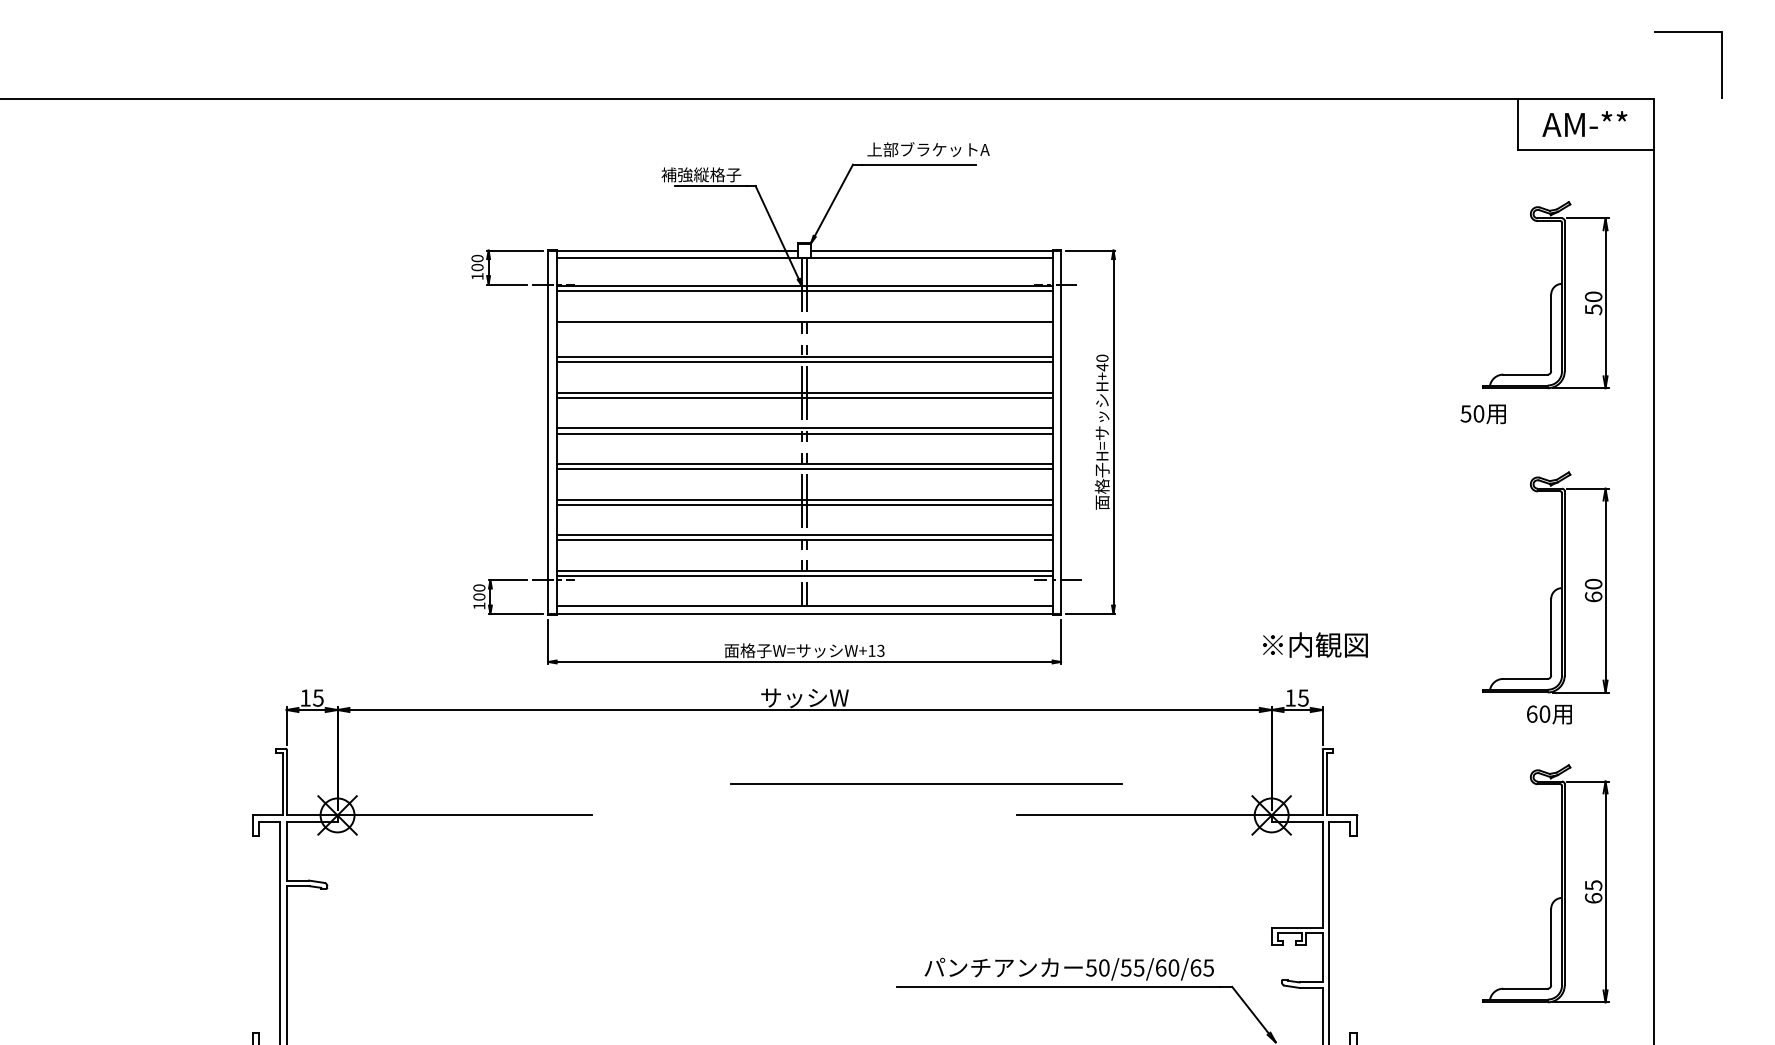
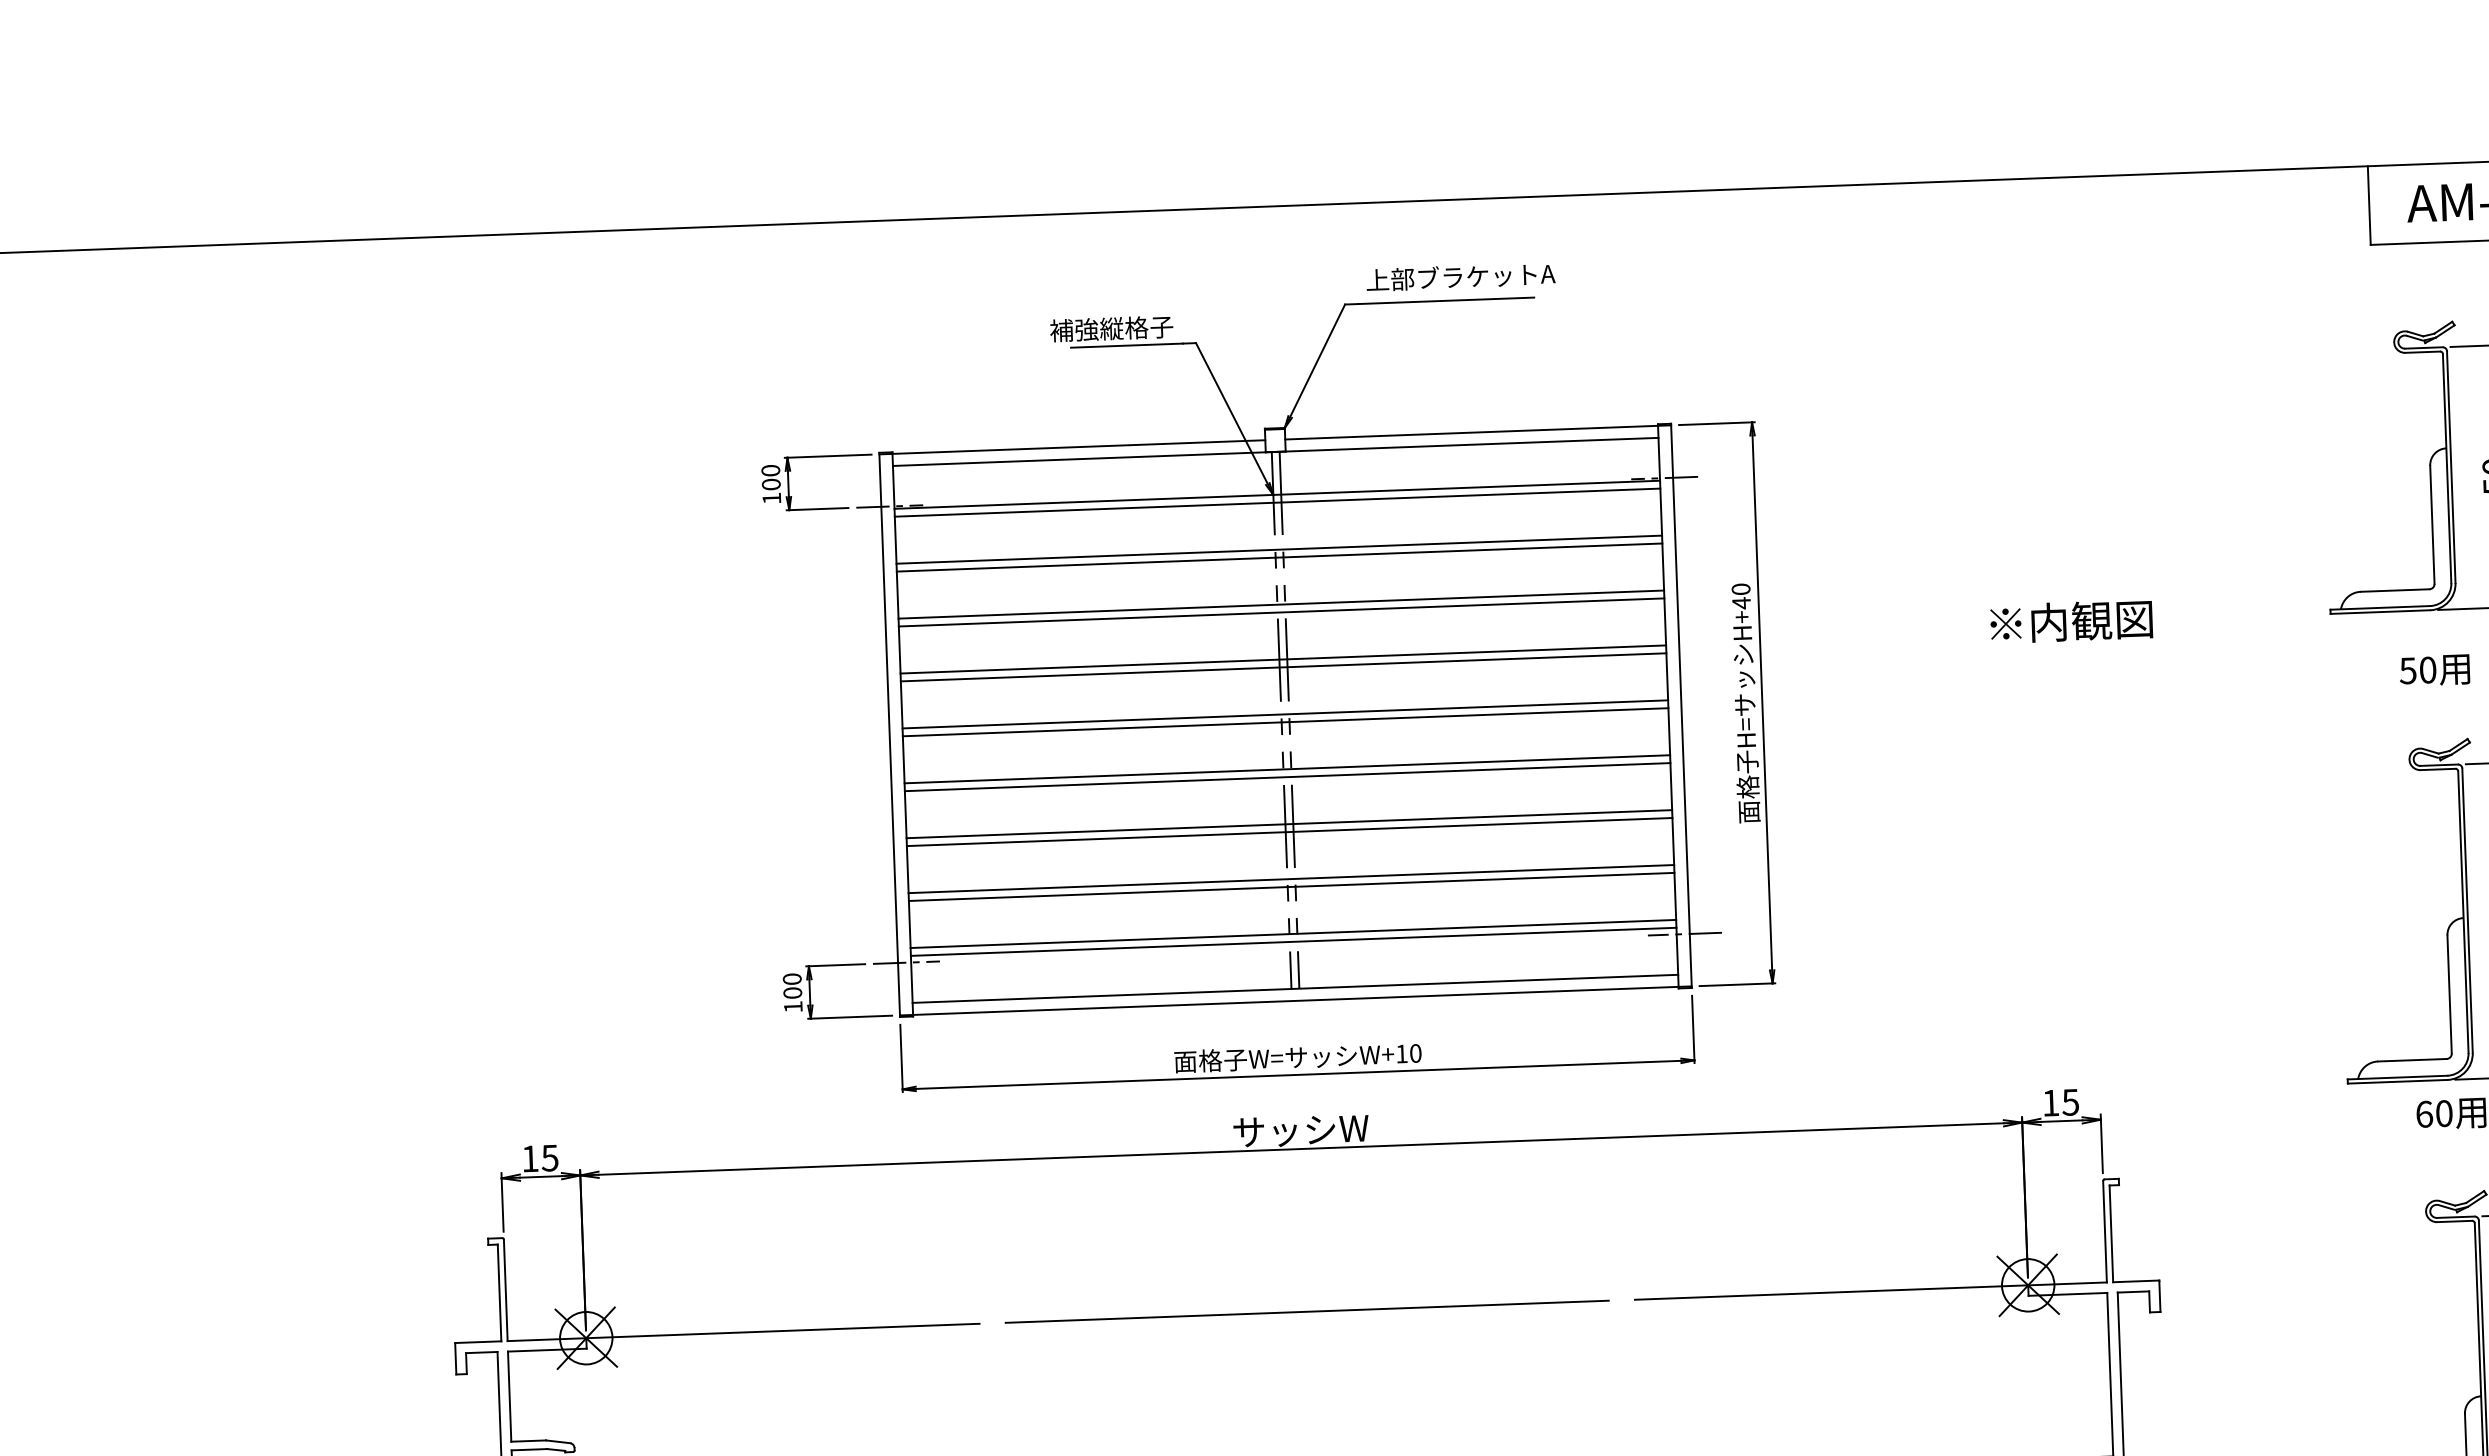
line: (804, 326) -> (1279, 557), added
text: (1482, 414) -> (2433, 670), moved
text: (1315, 644) -> (2071, 620), moved
text: (880, 650) -> (1415, 1052), W+13 -> W+10
line: (926, 783) -> (1307, 1310), moved

